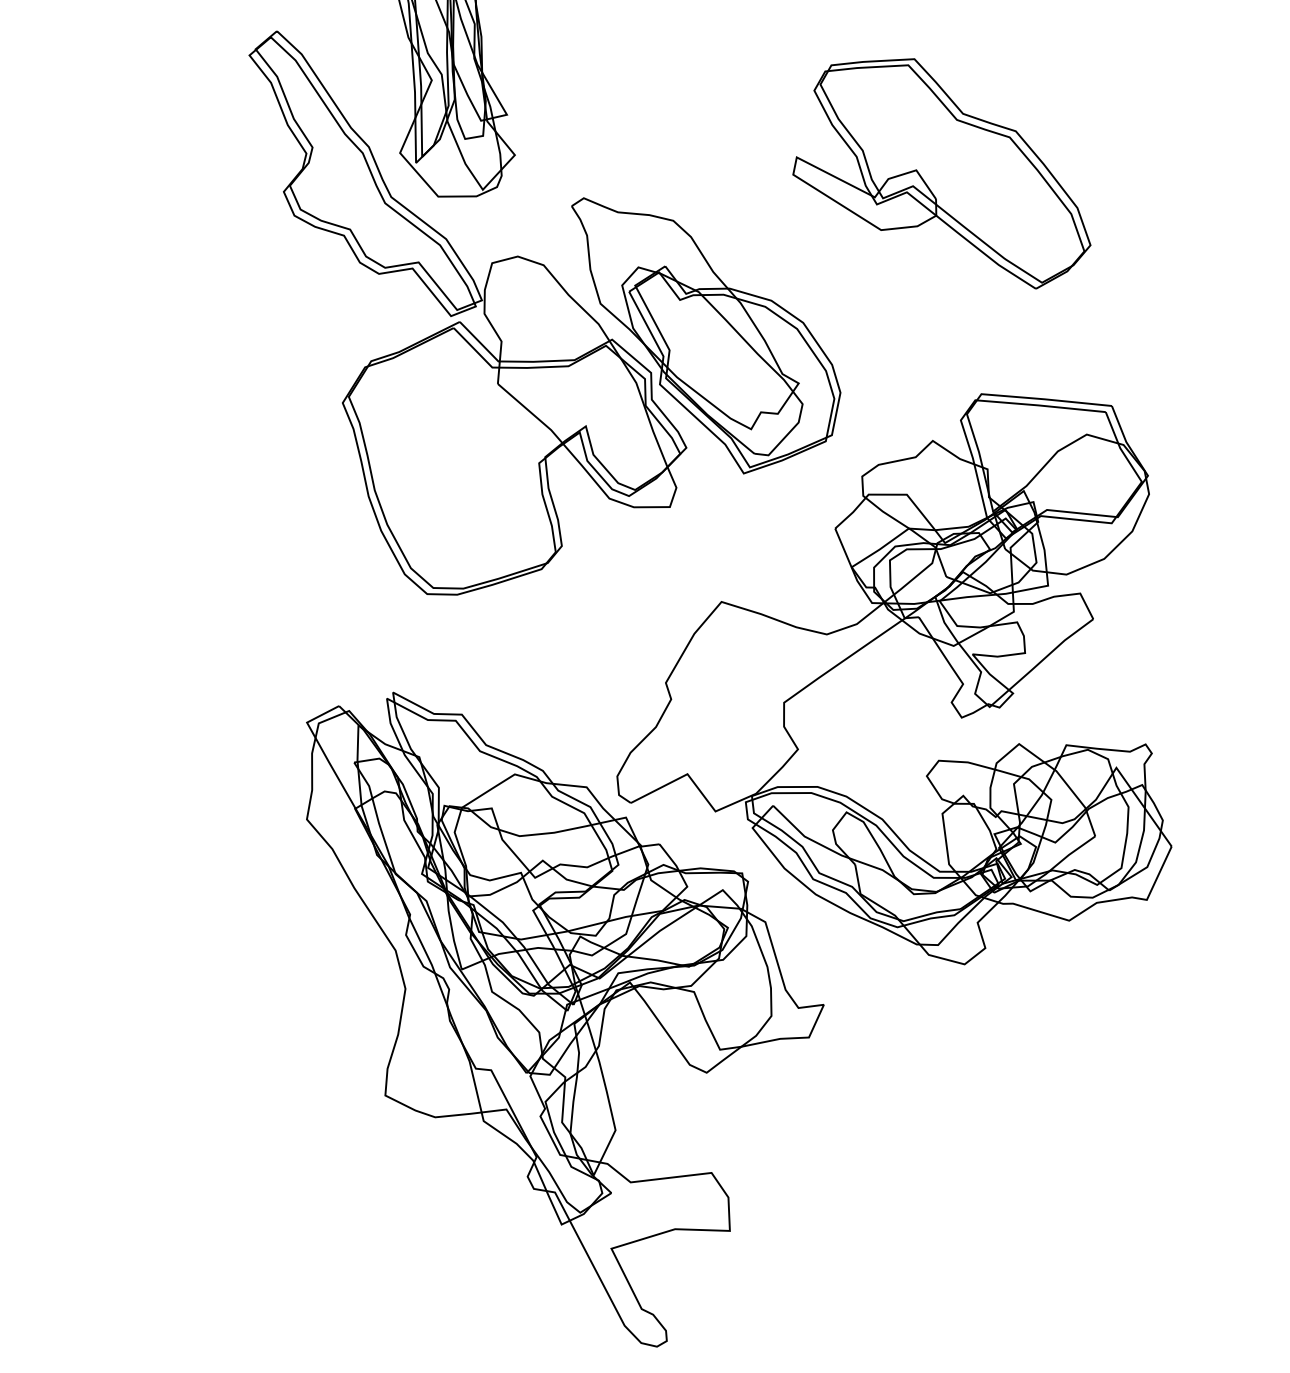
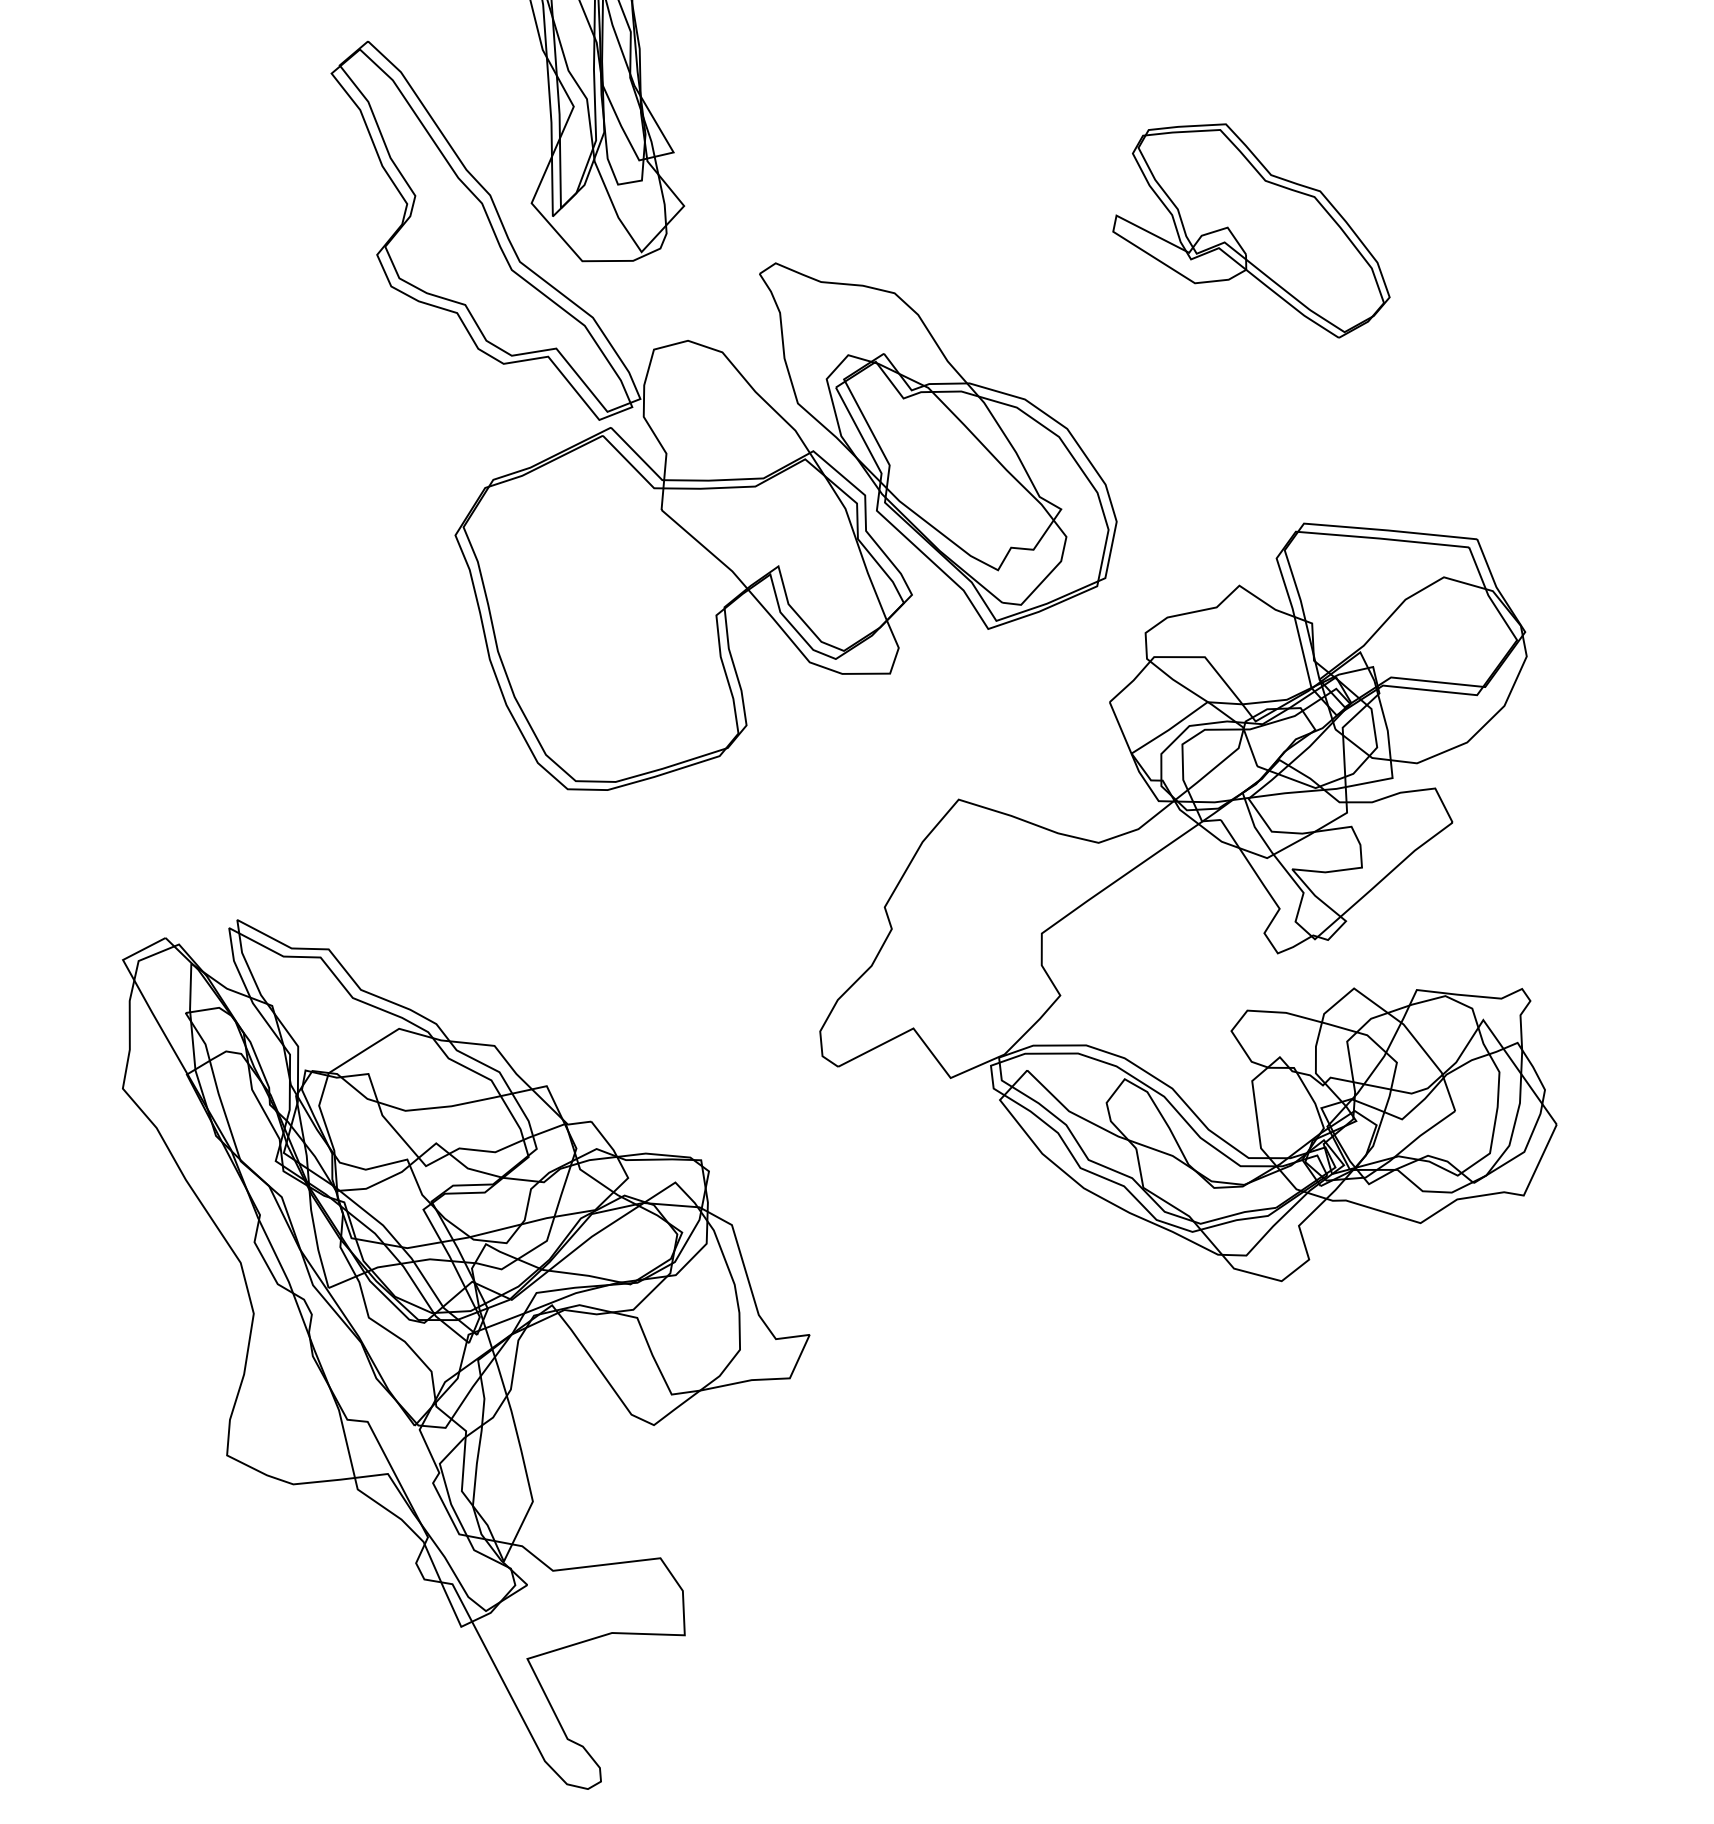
part: (941, 173) -> (1251, 230), size x0.7
part: (565, 1019) -> (466, 1354), moved

